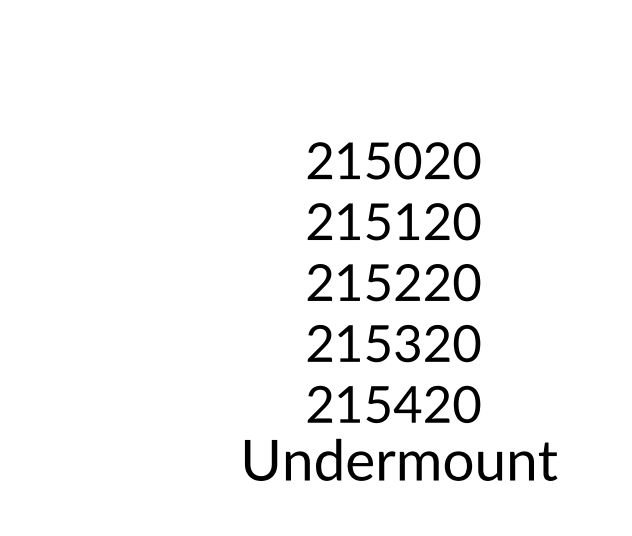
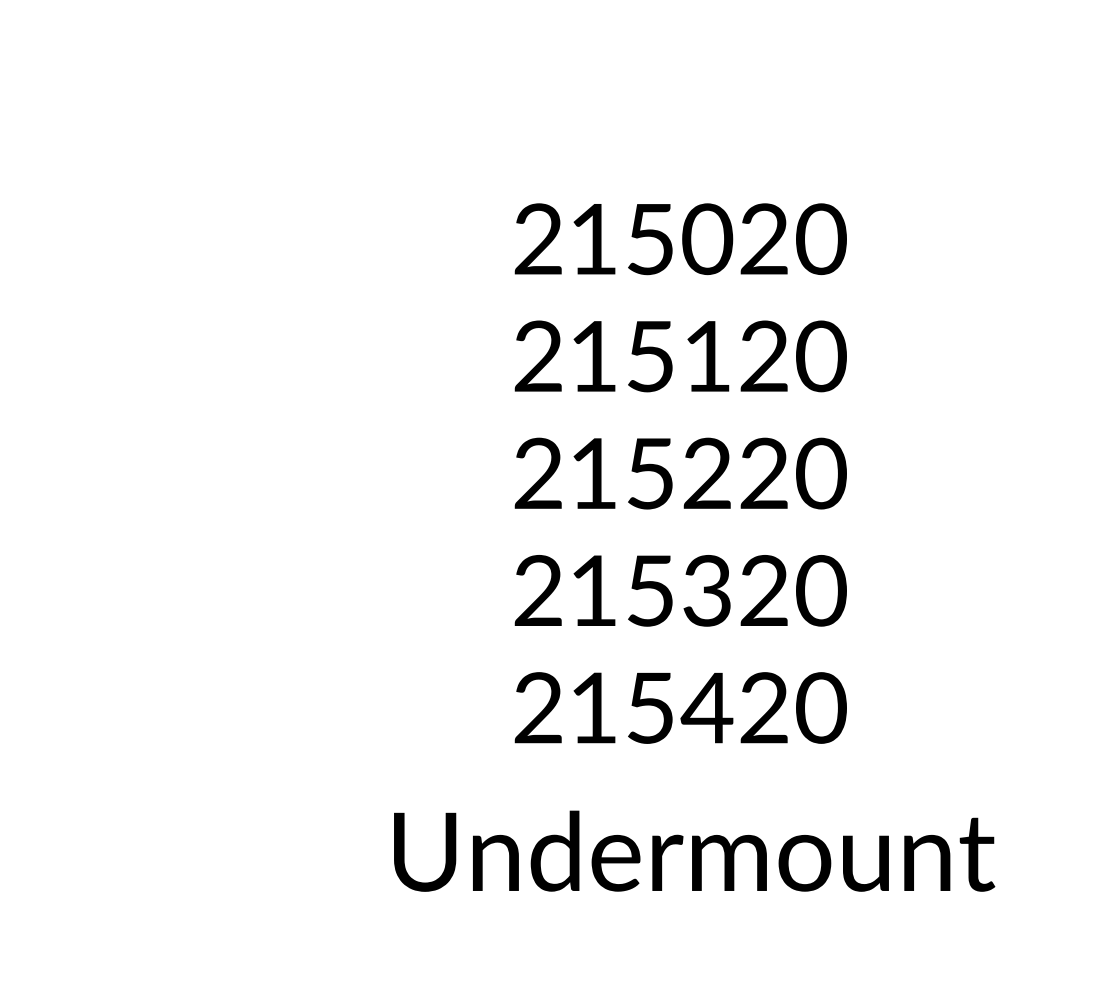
text: (401, 459) -> (695, 850), moved

